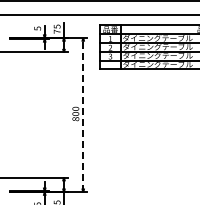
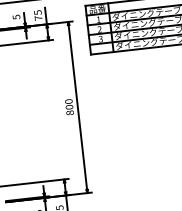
line: (83, 114) -> (78, 106), dashed -> solid

